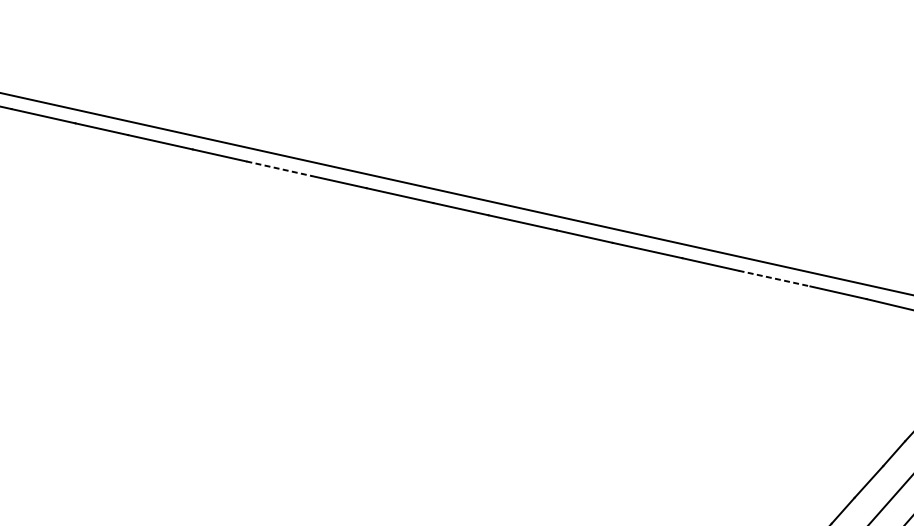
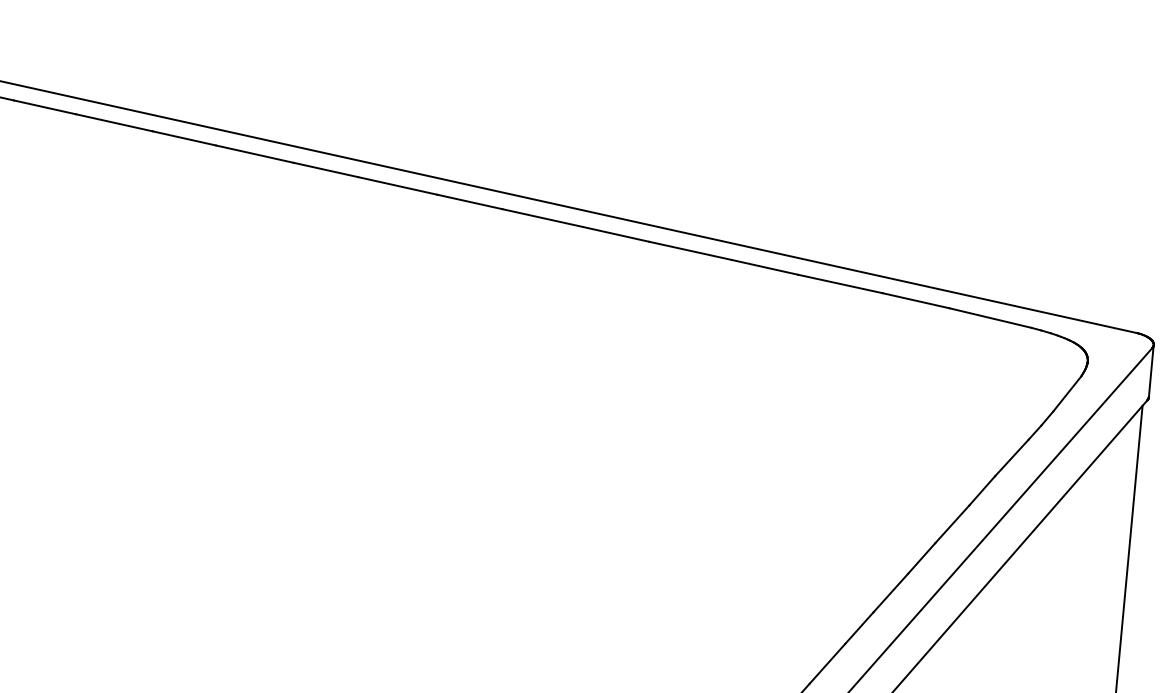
line: (278, 169) -> (254, 154), dashed -> solid
line: (775, 279) -> (841, 284), dashed -> solid

